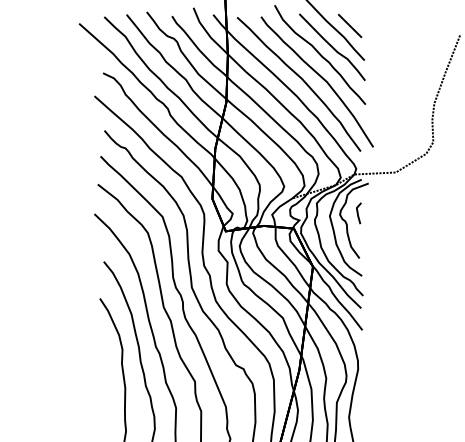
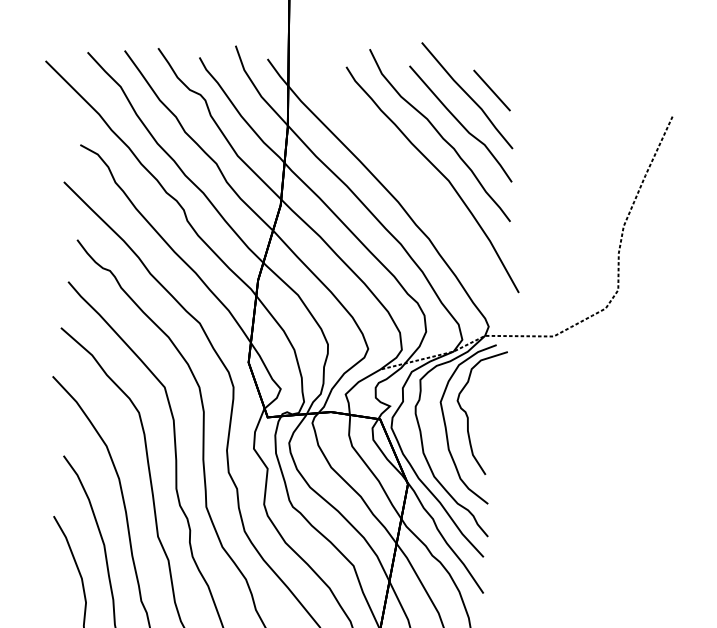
curve: (303, 82) -> (409, 179), removed
line: (358, 213) -> (488, 400), removed

